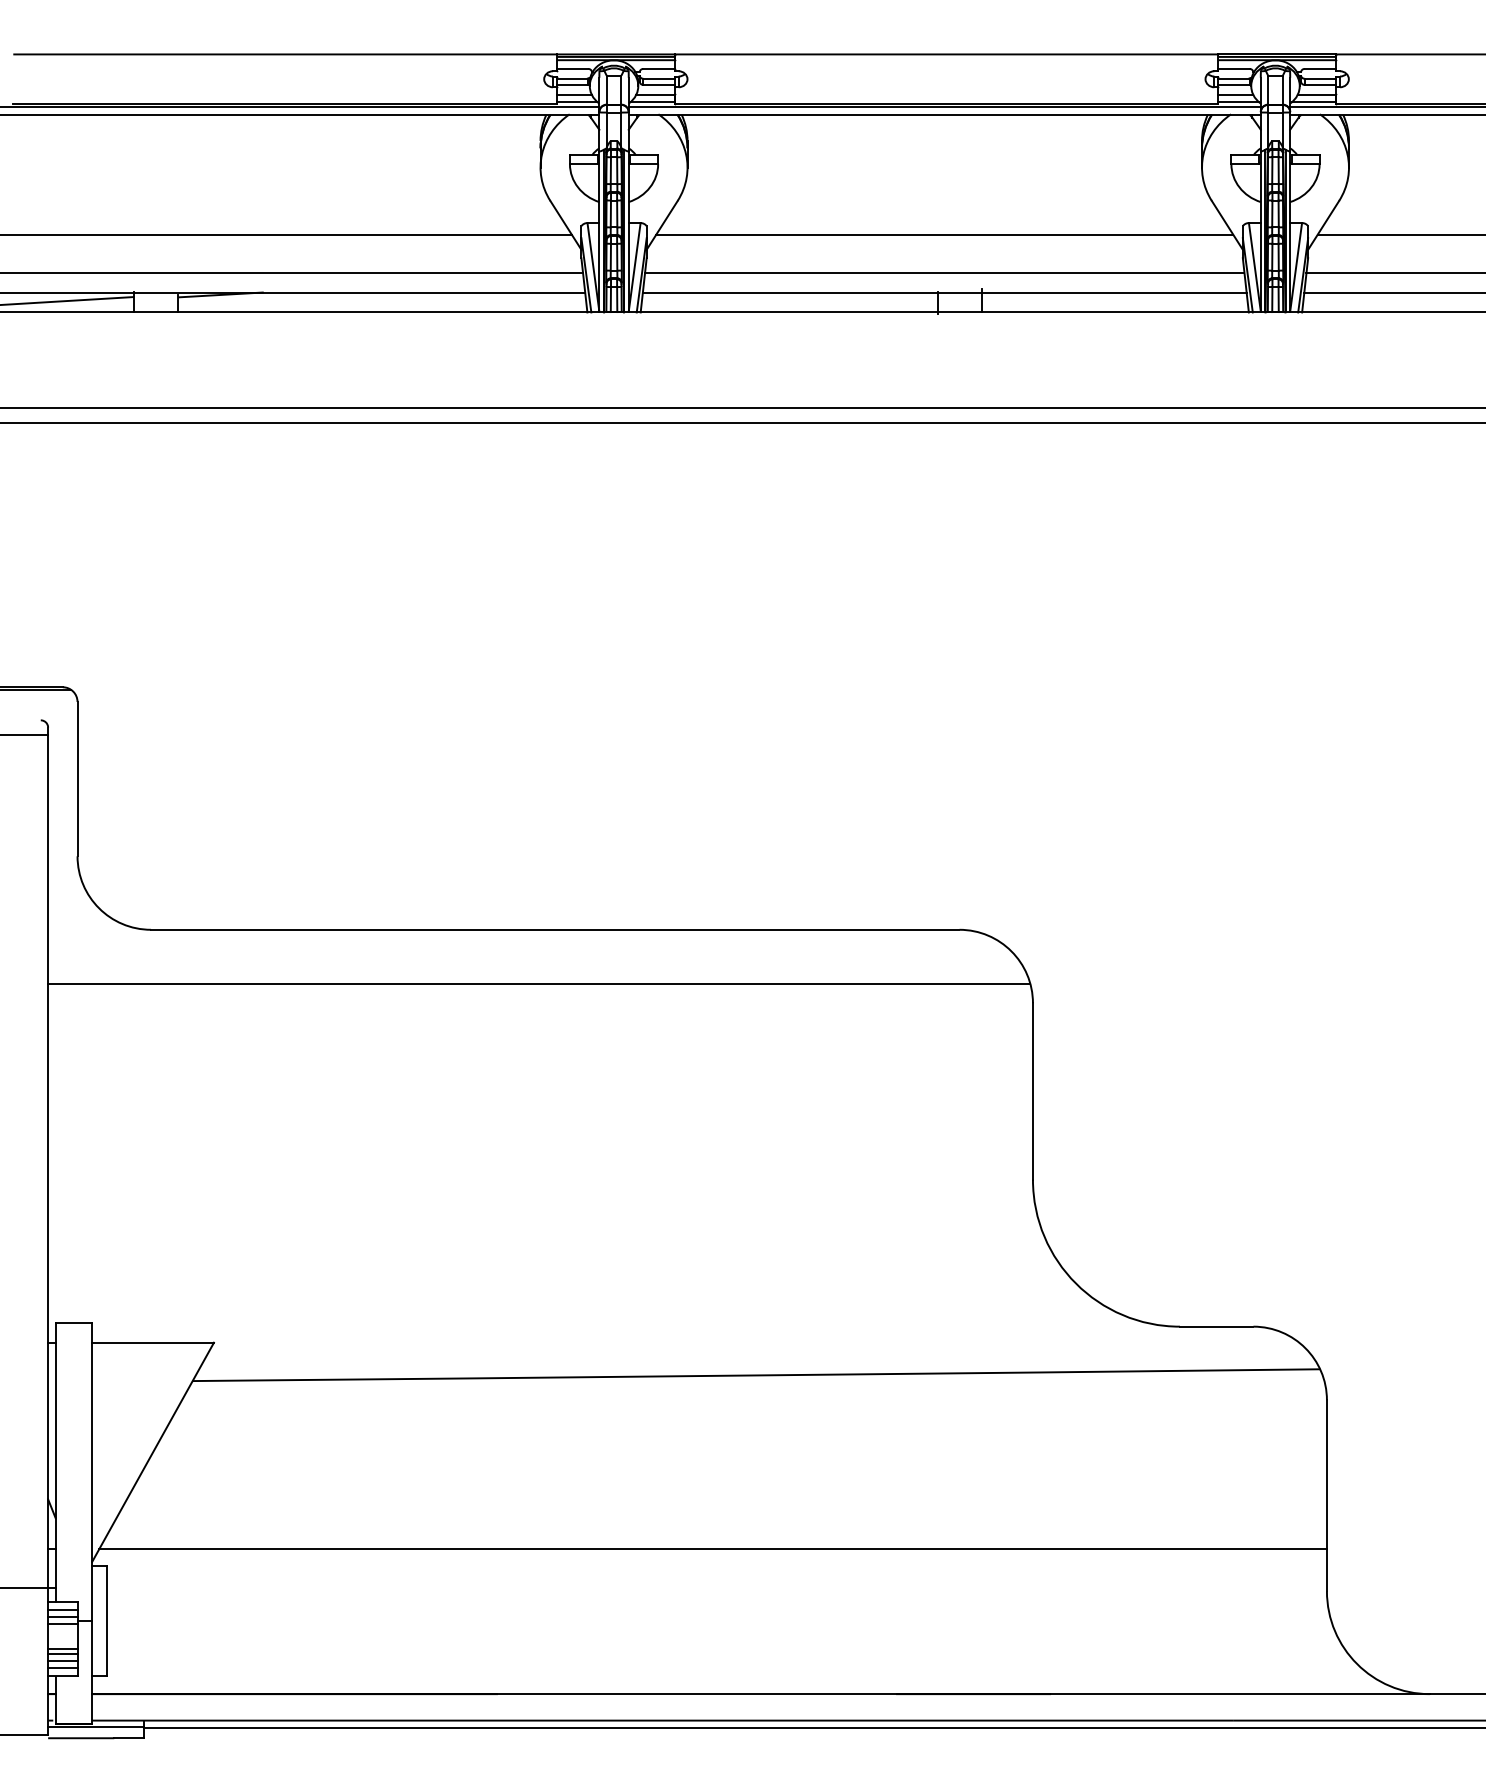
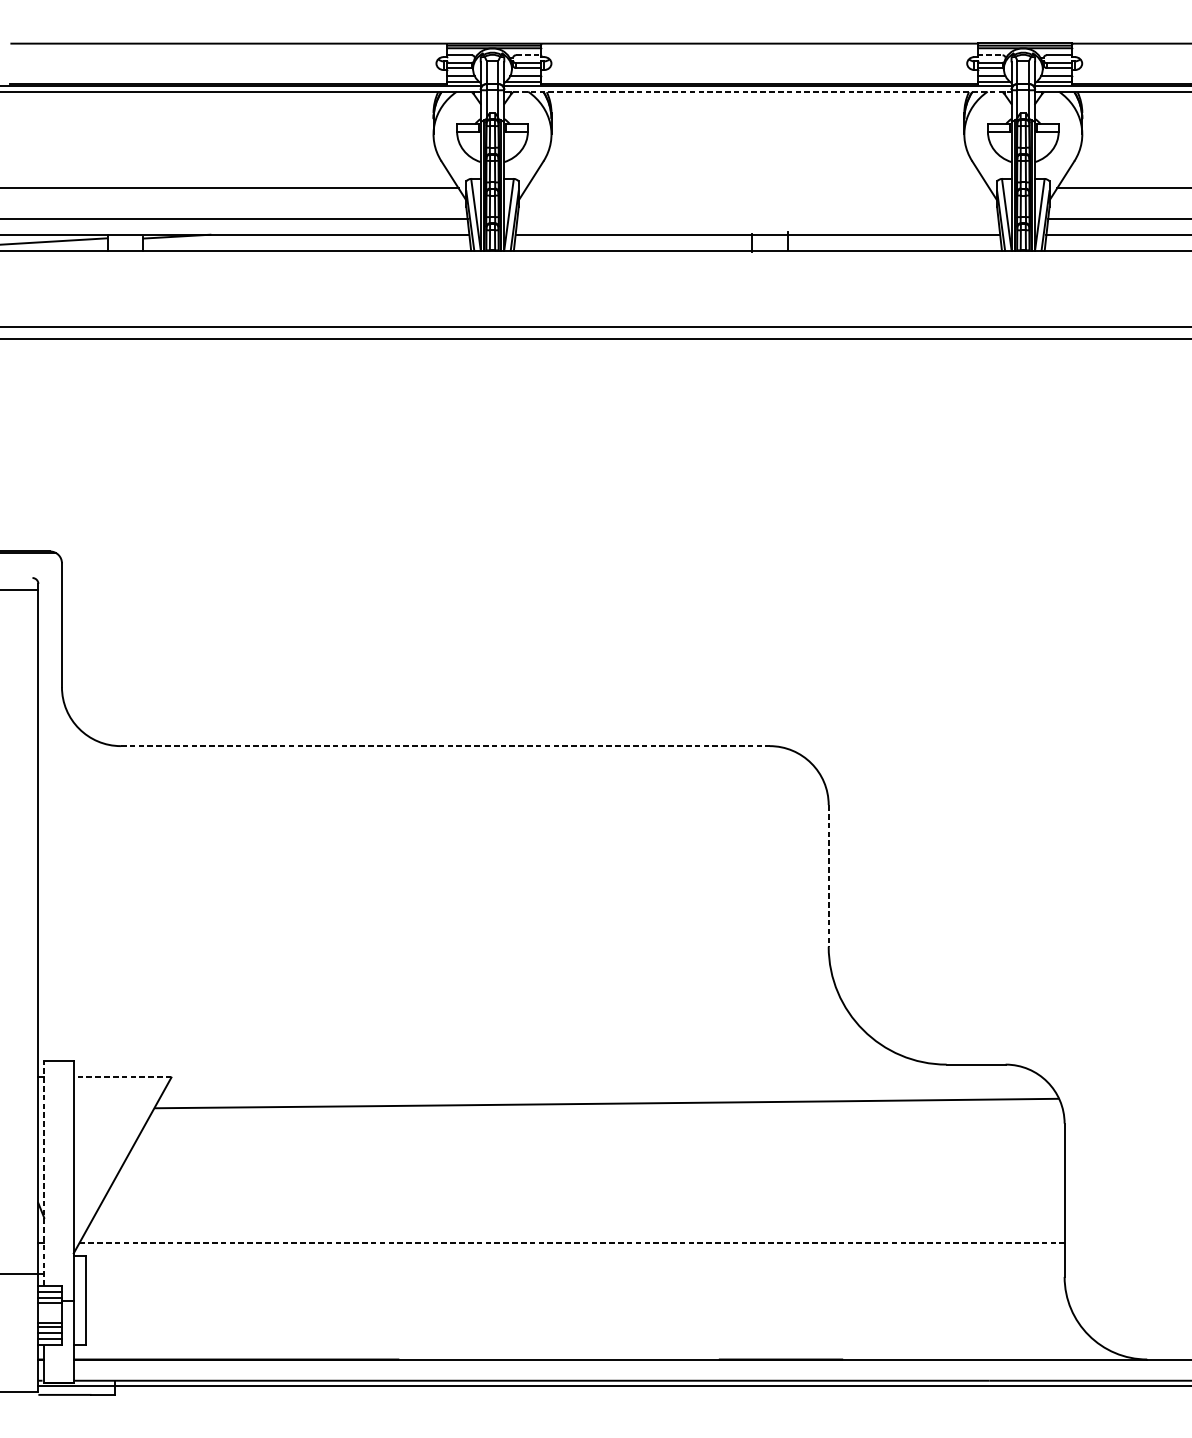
line: (659, 68) -> (528, 54), solid -> dashed
line: (1234, 68) -> (990, 54), solid -> dashed
line: (945, 114) -> (758, 91), solid -> dashed
line: (944, 234) -> (757, 188), removed
line: (944, 273) -> (757, 219), removed
line: (555, 929) -> (445, 745), solid -> dashed
line: (539, 983) -> (432, 789), removed
line: (1032, 1091) -> (828, 875), solid -> dashed
line: (153, 1342) -> (122, 1077), solid -> dashed
line: (55, 1462) -> (44, 1173), solid -> dashed
line: (713, 1548) -> (572, 1242), solid -> dashed

